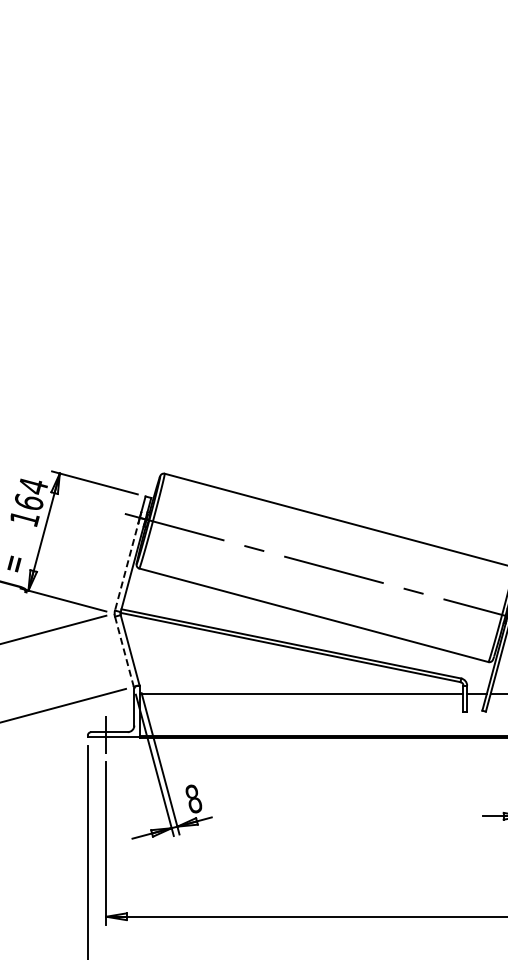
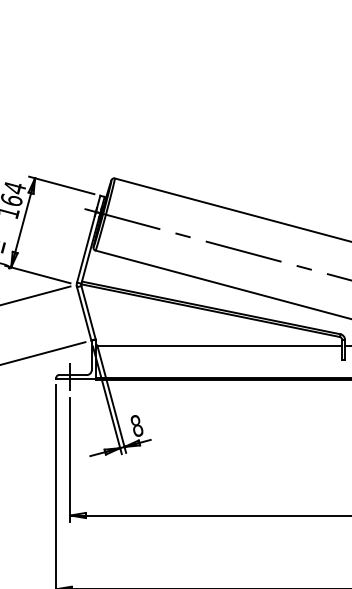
line: (127, 564) -> (86, 247), dashed -> solid
line: (124, 652) -> (84, 314), dashed -> solid

